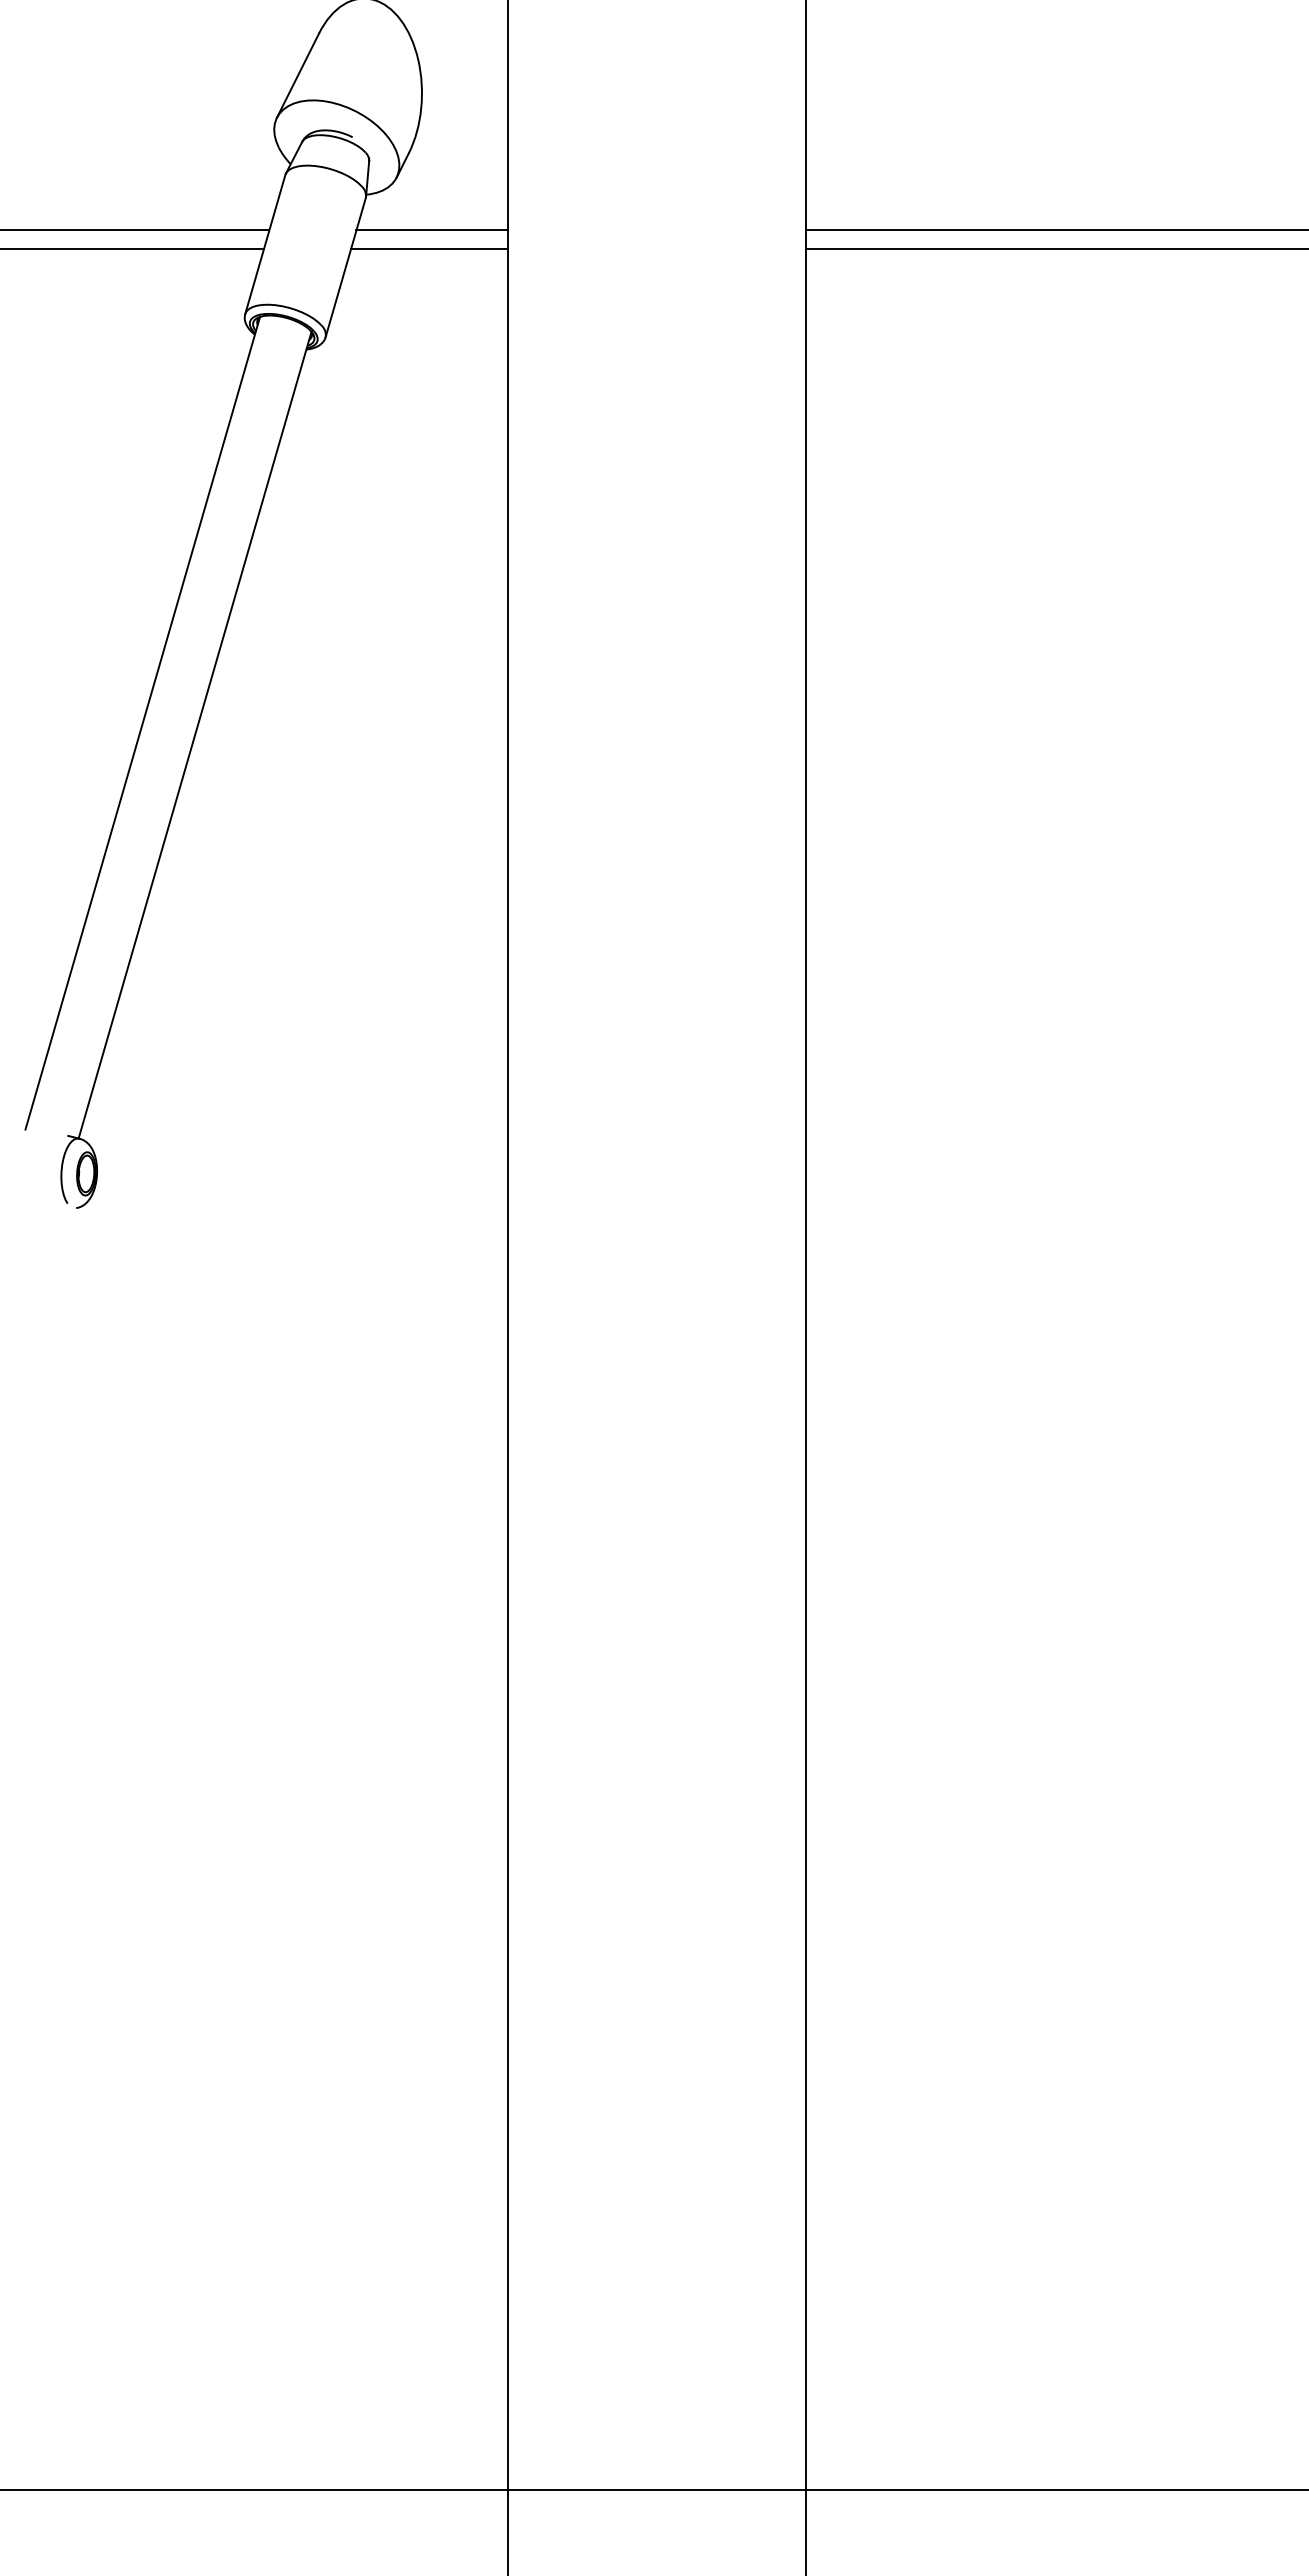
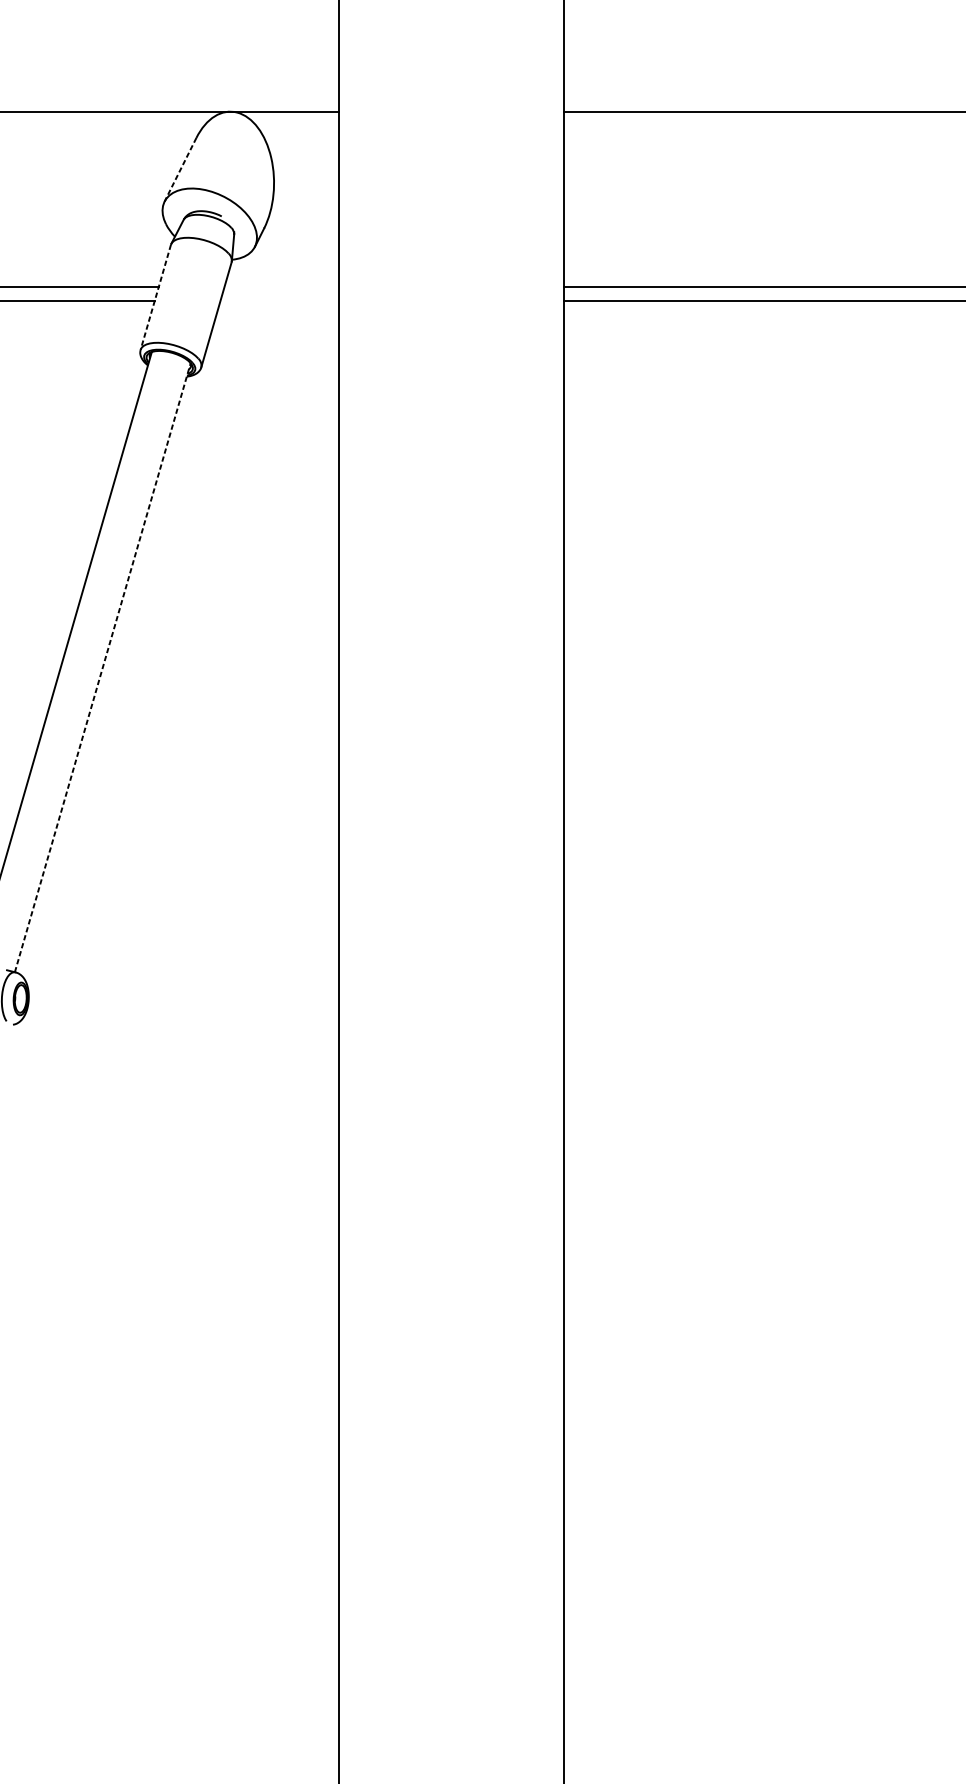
line: (297, 76) -> (180, 170), solid -> dashed
line: (432, 230) -> (282, 286), removed
line: (265, 244) -> (155, 297), solid -> dashed
line: (429, 248) -> (279, 300), removed
line: (195, 735) -> (103, 667), solid -> dashed

